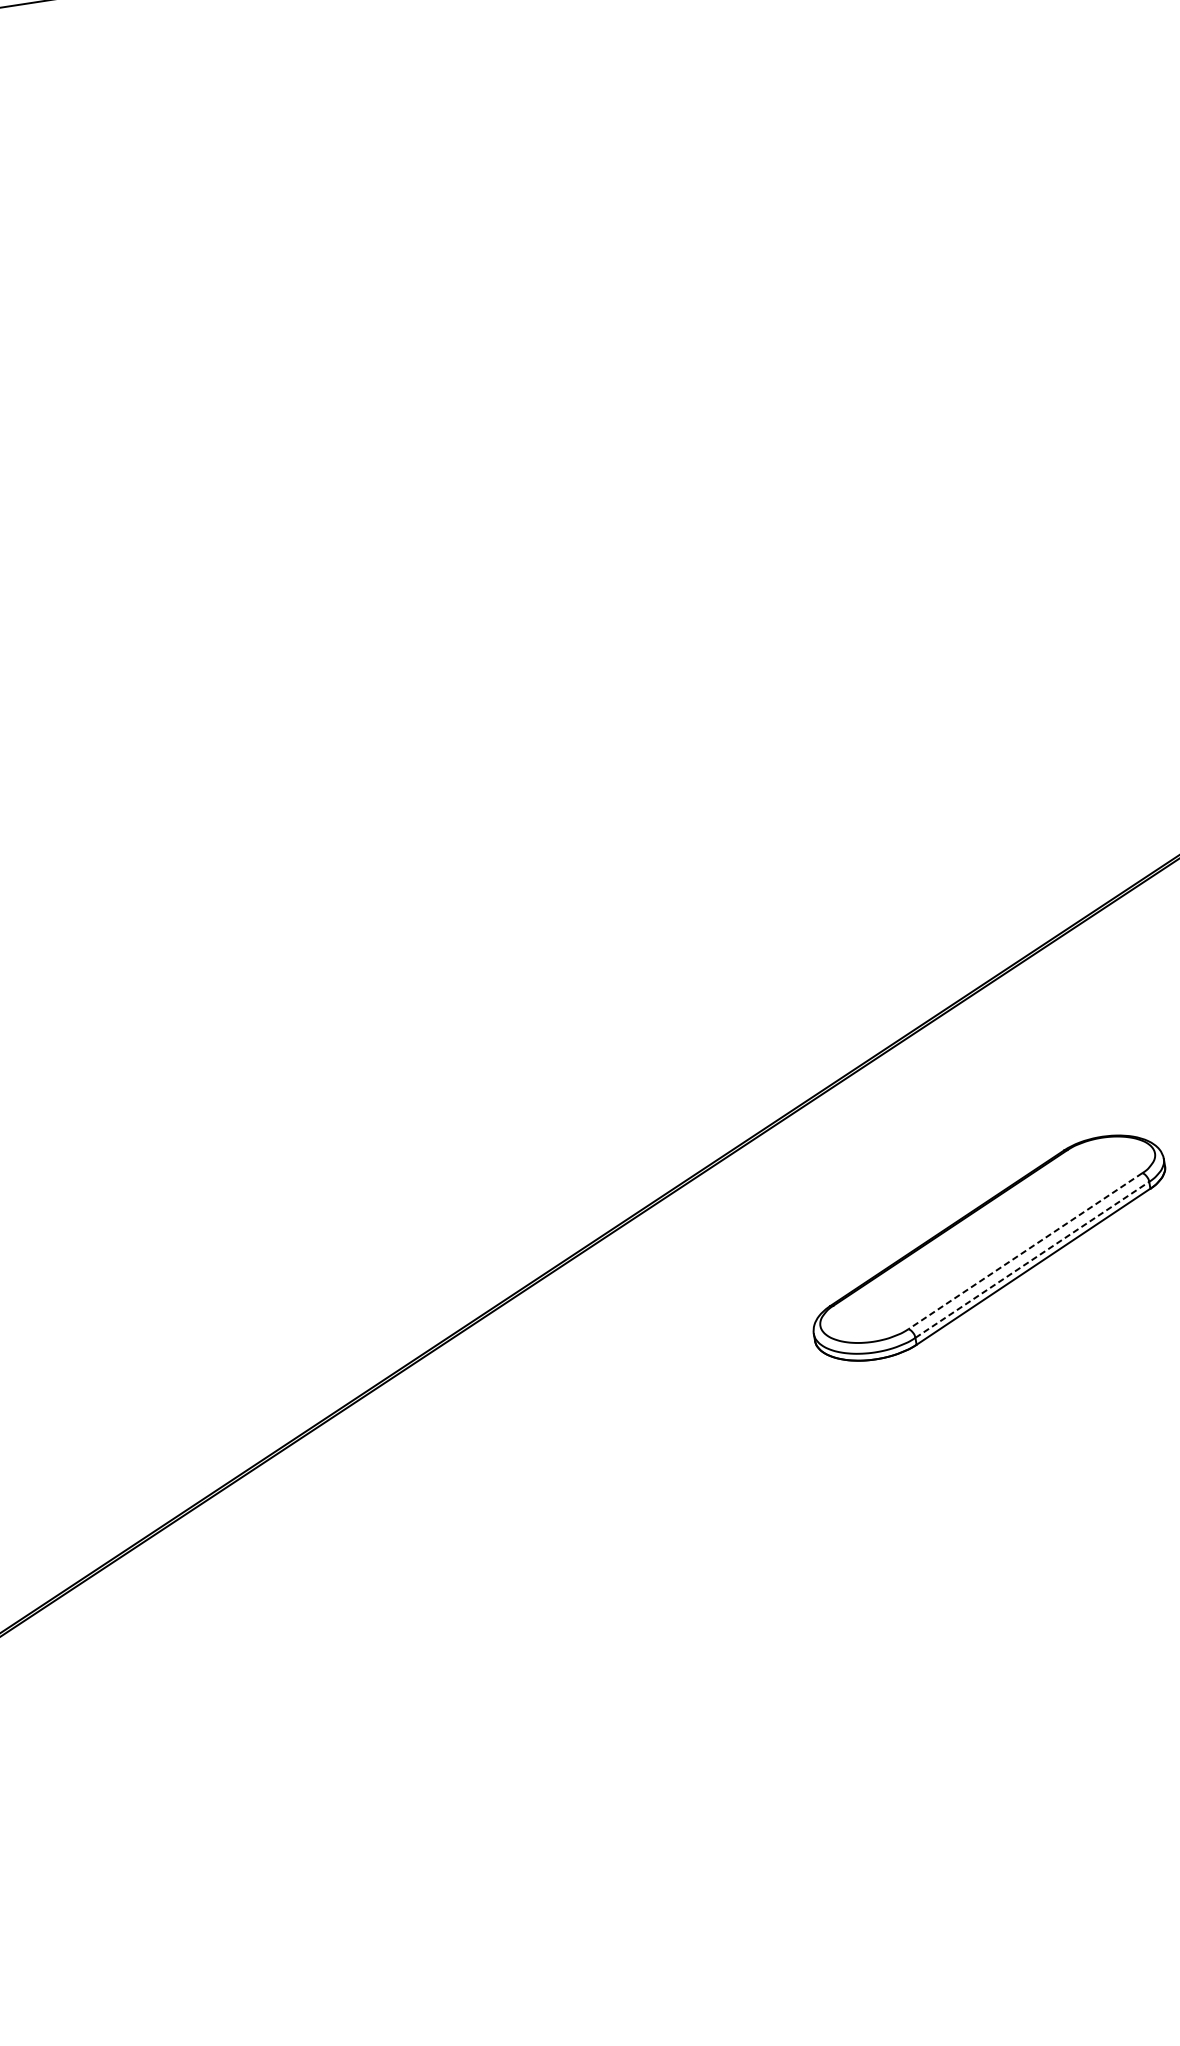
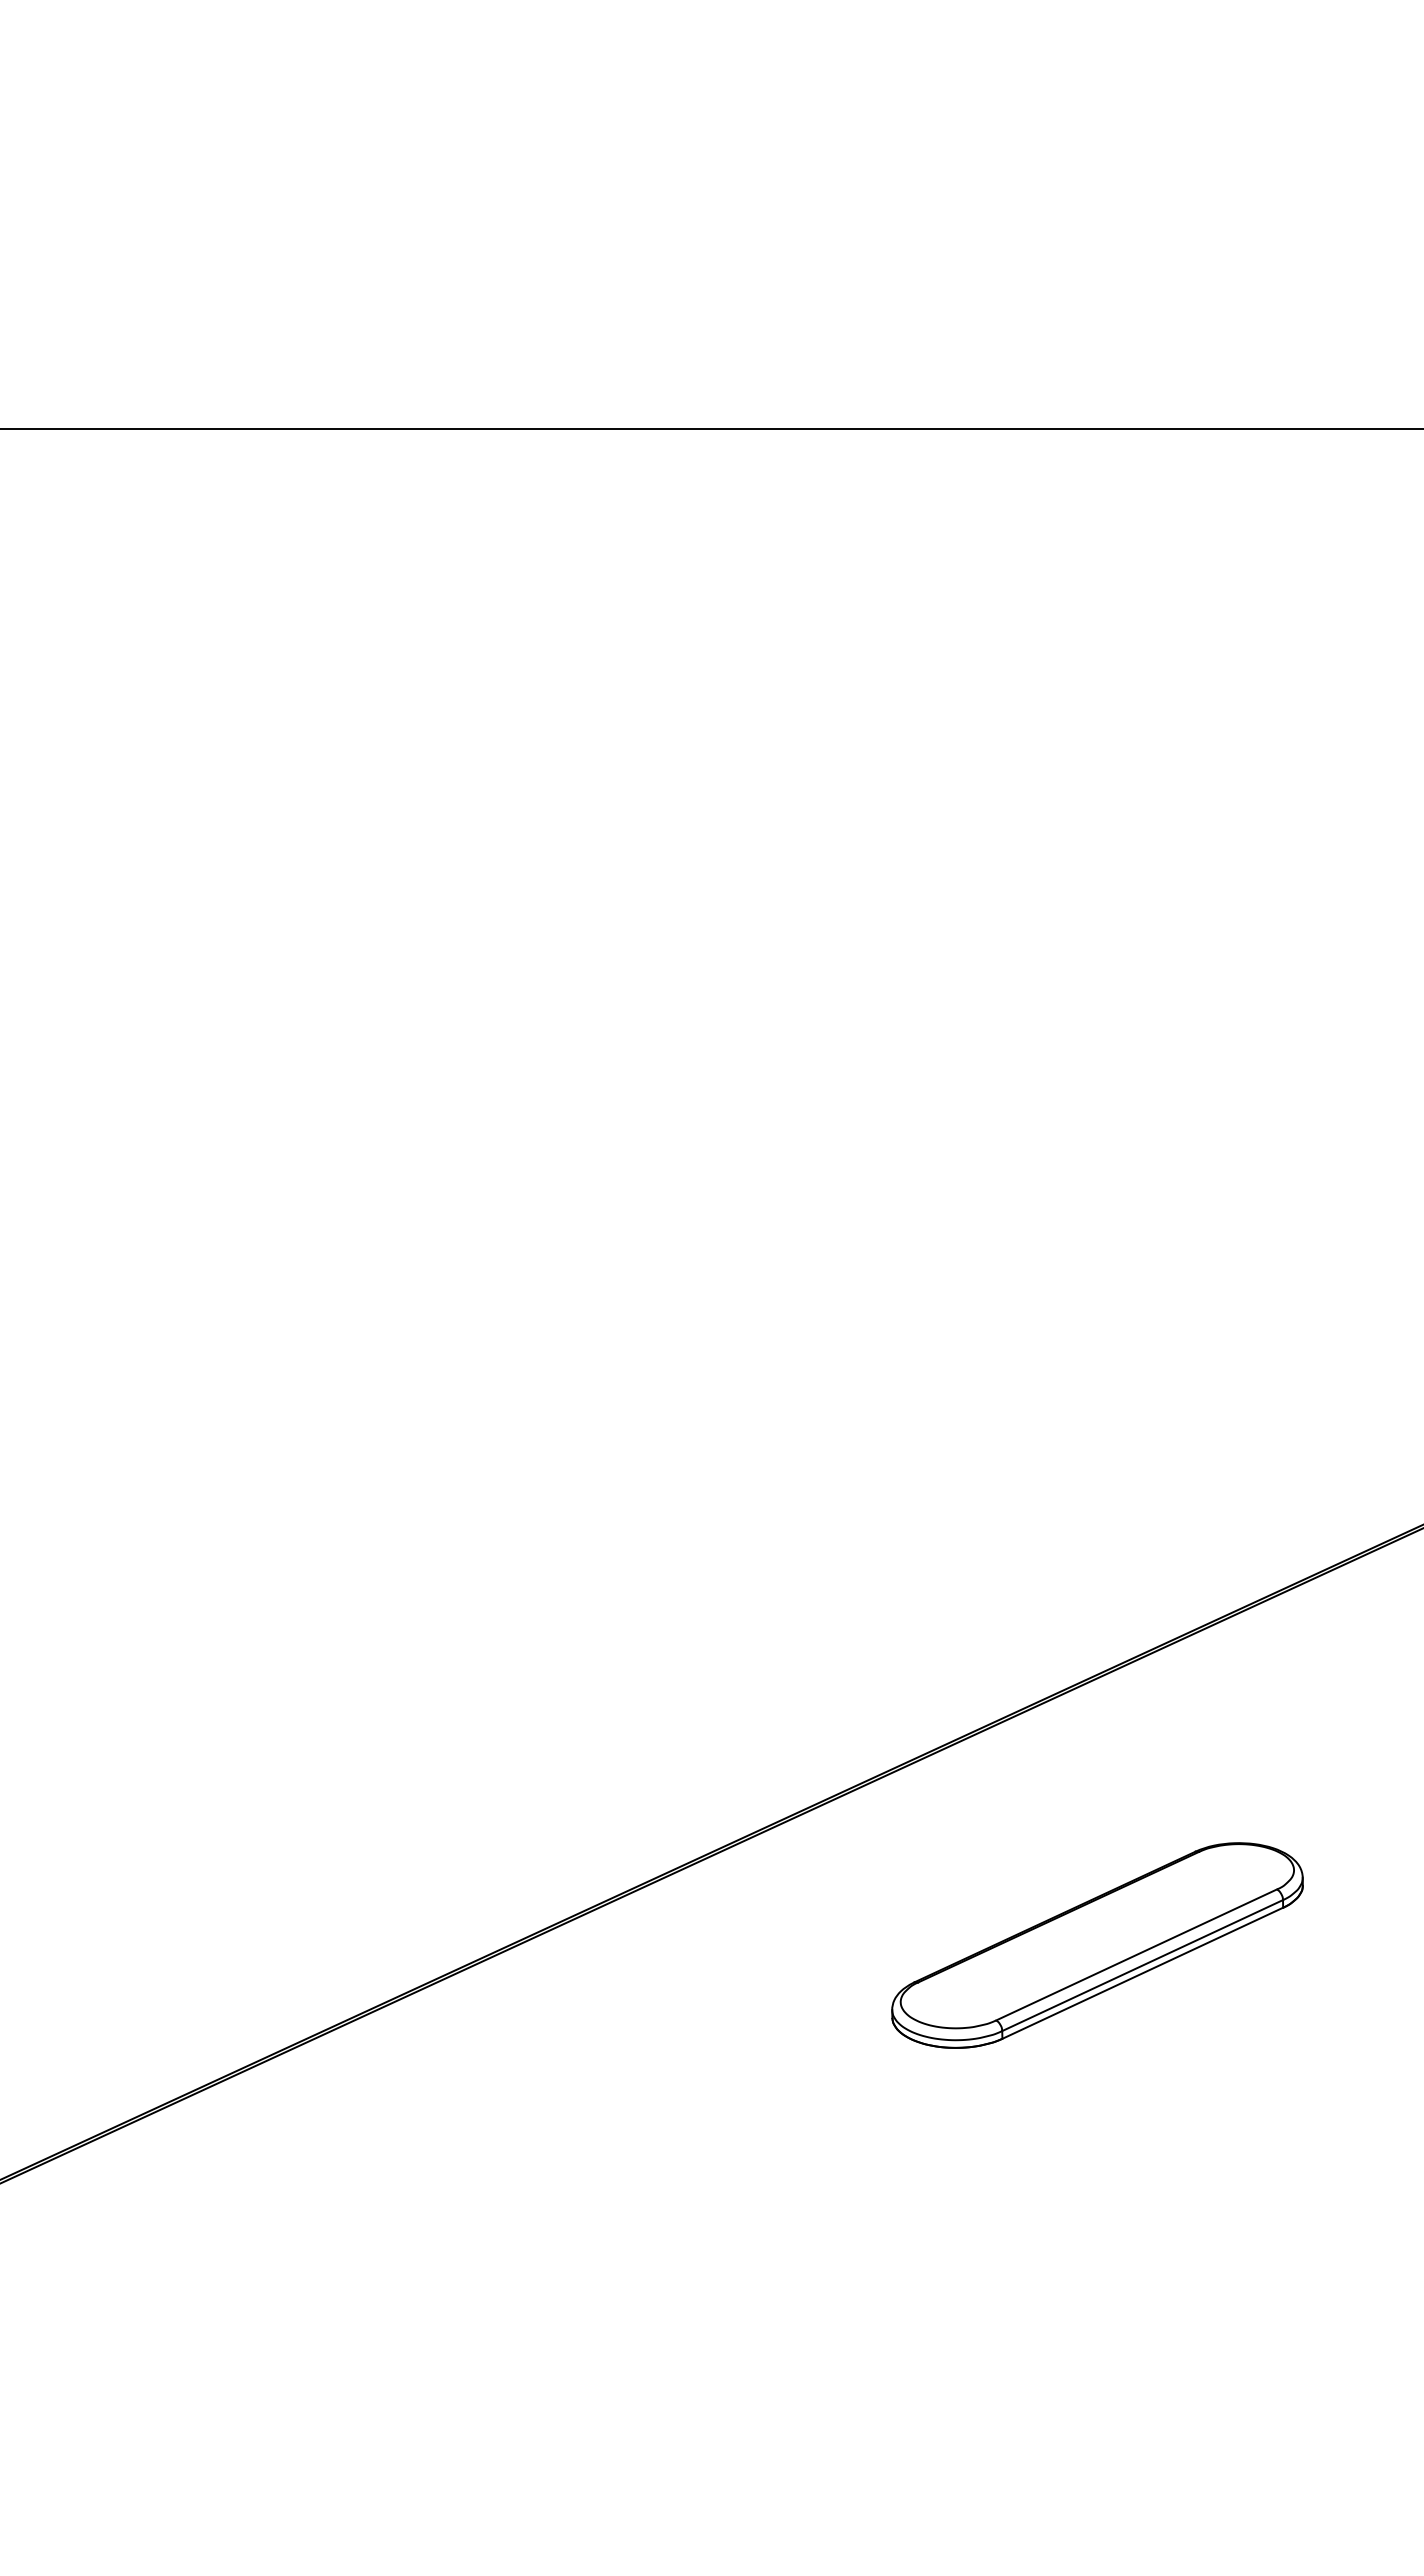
line: (1025, 1250) -> (1136, 1954), dashed -> solid
line: (1032, 1259) -> (1142, 1965), dashed -> solid

